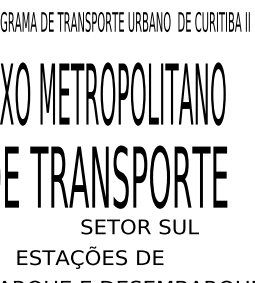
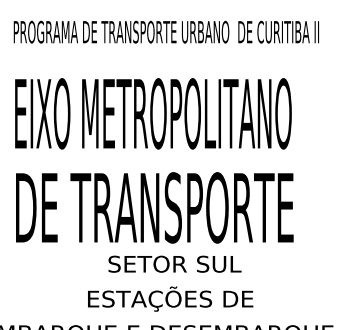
text: (139, 226) -> (174, 263), moved
text: (90, 257) -> (170, 298), moved

